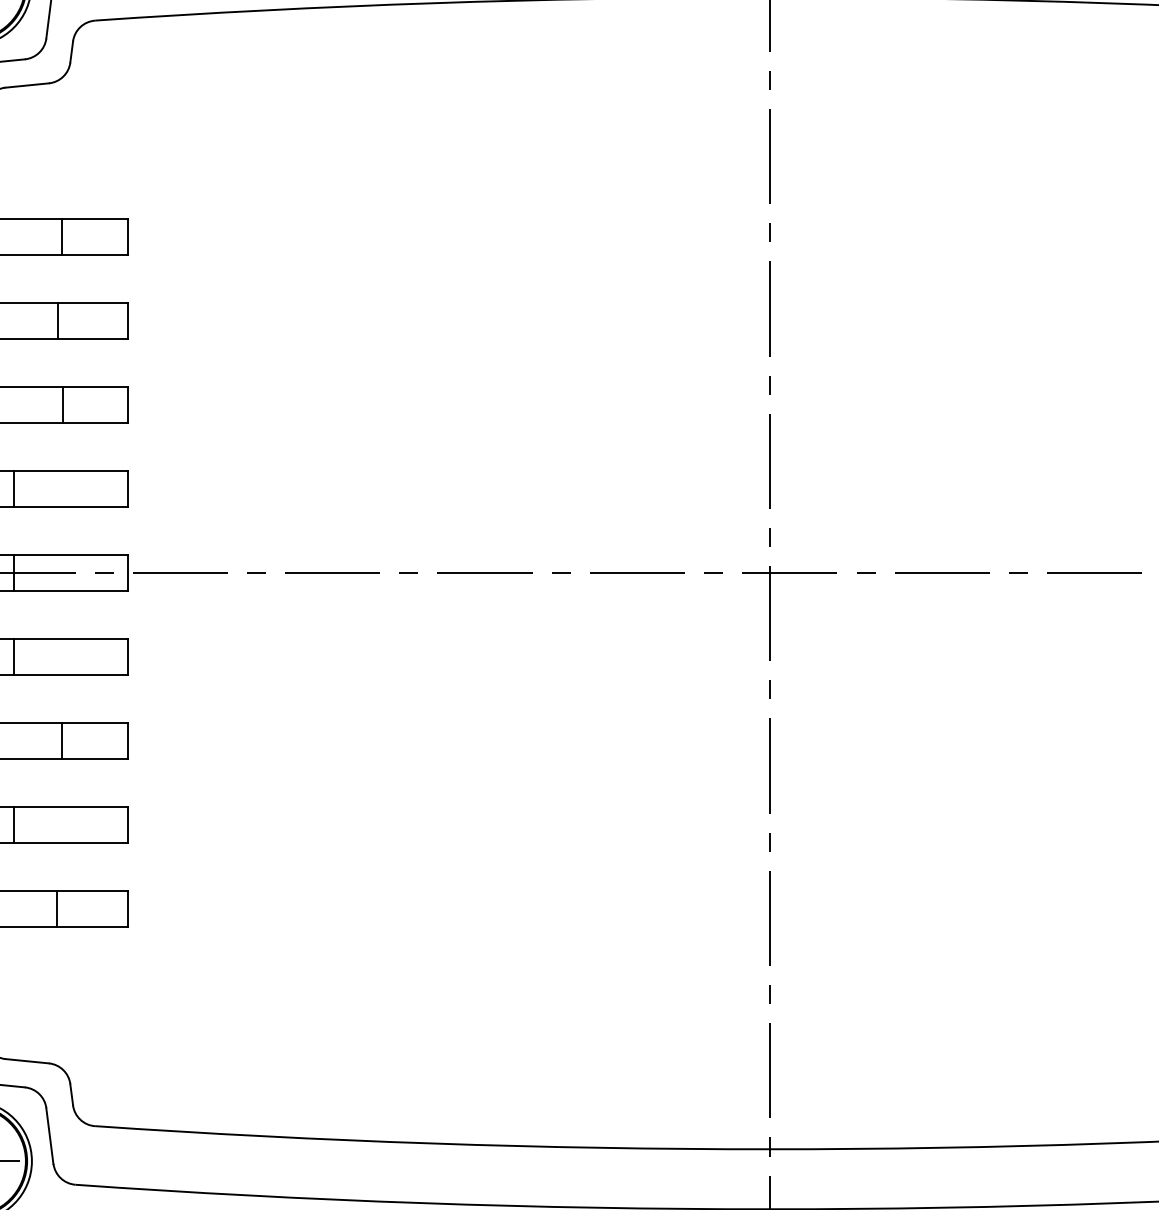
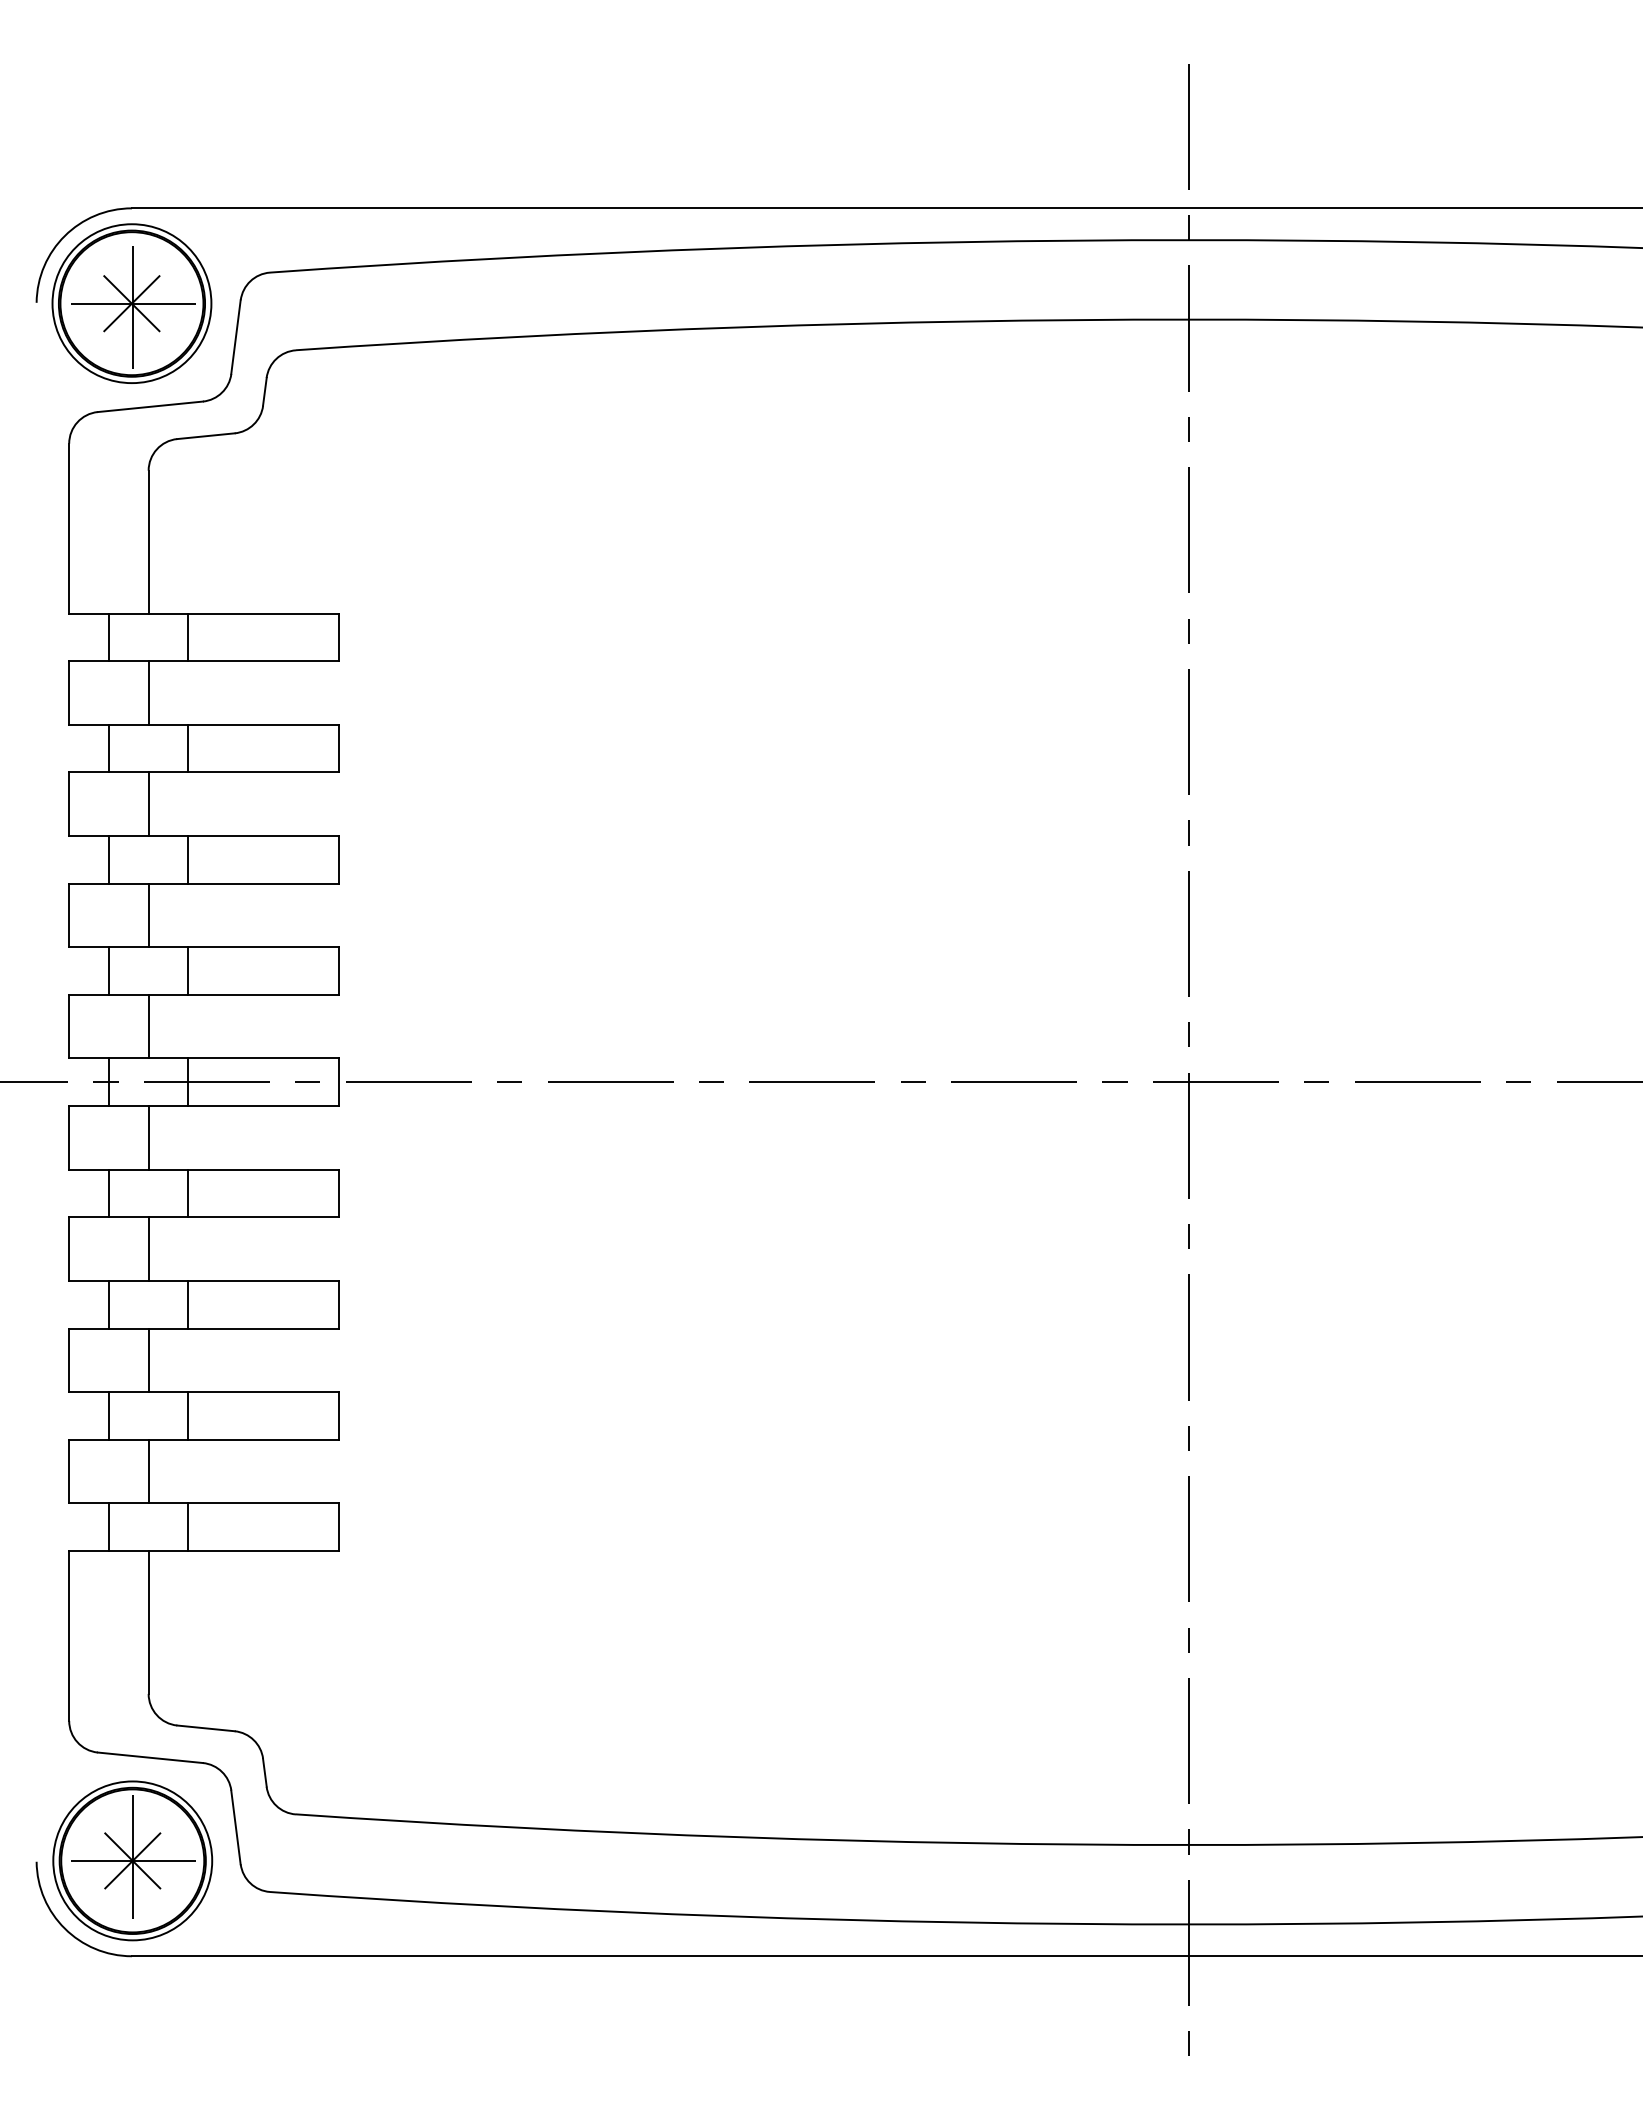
line: (61, 237) -> (188, 637), moved
line: (57, 321) -> (188, 748), moved
line: (63, 405) -> (188, 859), moved
line: (62, 741) -> (188, 1304), moved
line: (57, 909) -> (188, 1527), moved

